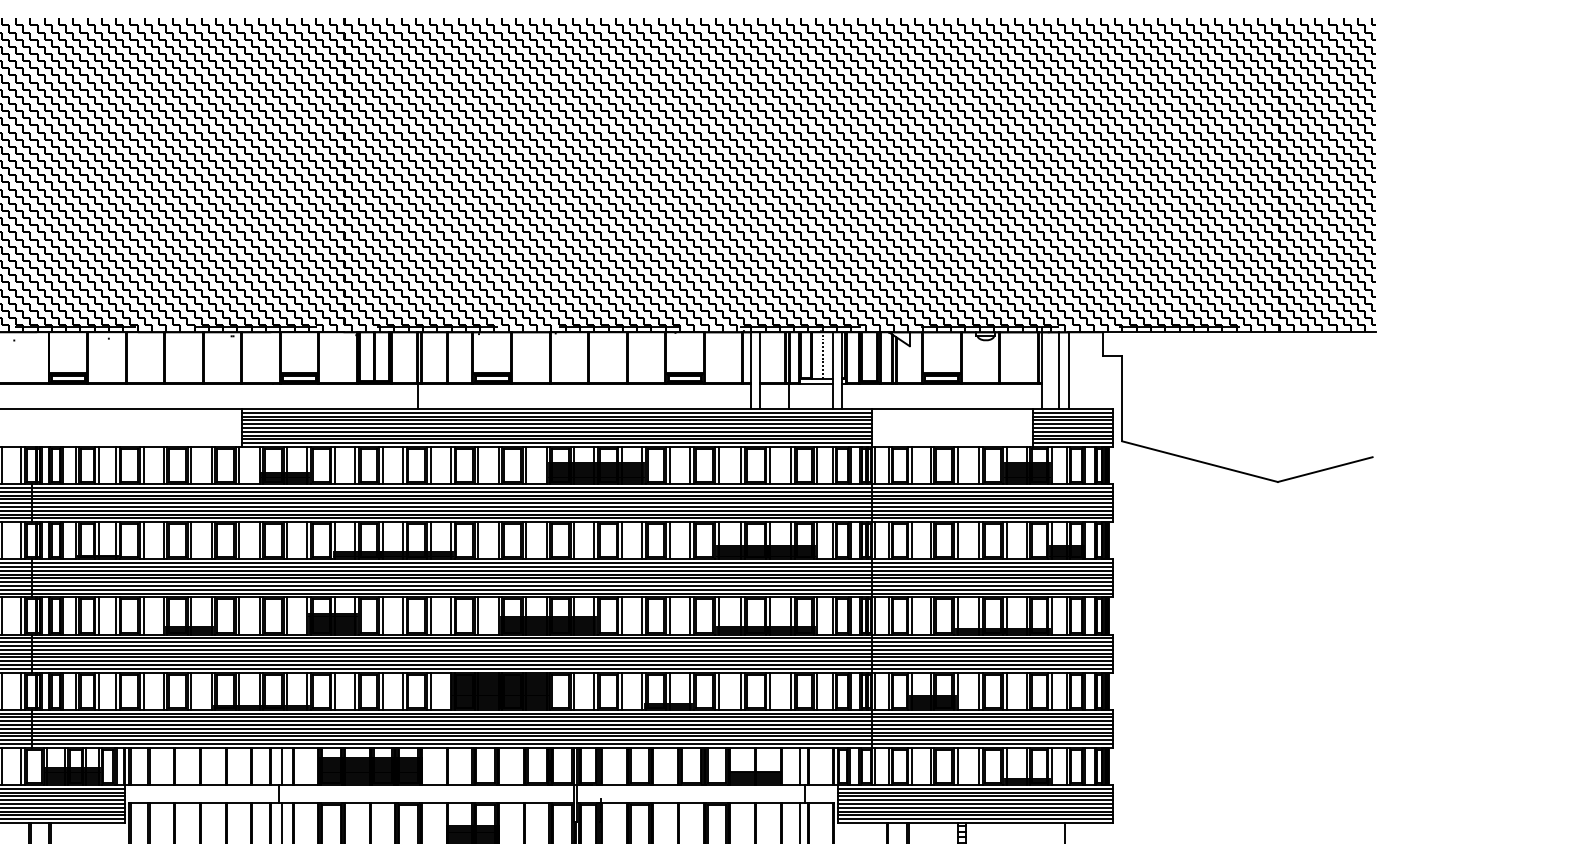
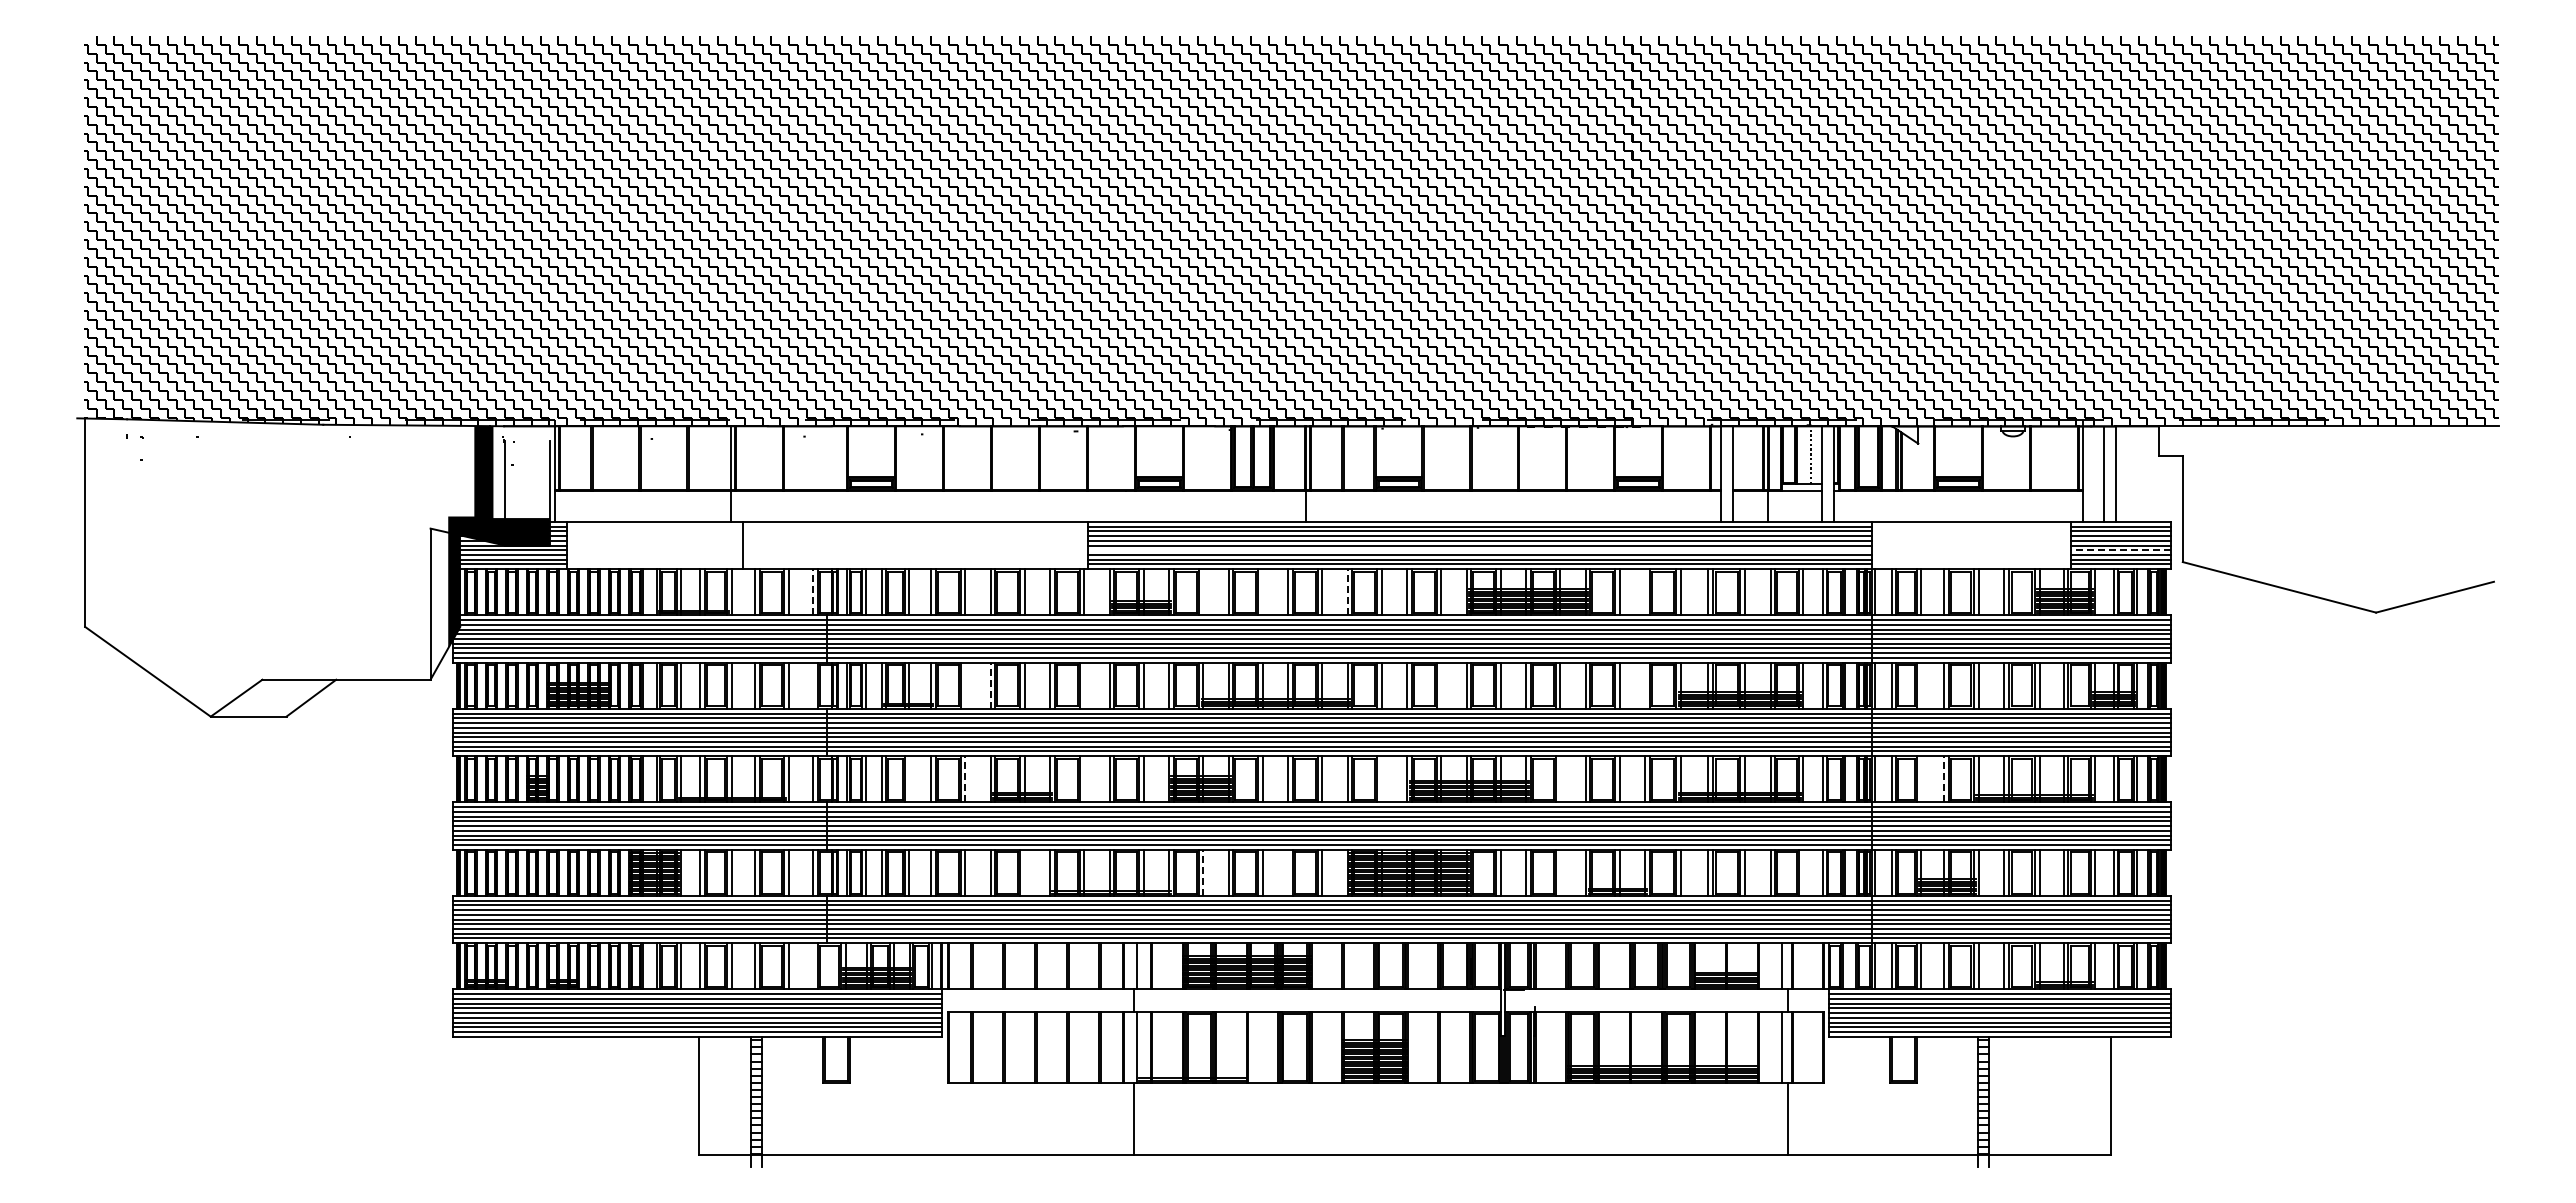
line: (556, 432) -> (1479, 550), removed
line: (1072, 432) -> (2120, 550), solid -> dashed
line: (20, 465) -> (812, 591), solid -> dashed
line: (335, 465) -> (1203, 592), removed
line: (382, 465) -> (1262, 592), removed
line: (450, 465) -> (1347, 591), solid -> dashed
line: (690, 465) -> (1645, 592), removed
line: (20, 540) -> (812, 685), removed
line: (143, 540) -> (965, 685), removed
line: (163, 540) -> (990, 685), solid -> dashed
line: (239, 540) -> (1084, 685), removed
line: (526, 540) -> (1441, 685), removed
line: (690, 540) -> (1645, 685), removed
line: (912, 540) -> (1921, 685), removed
line: (143, 615) -> (965, 778), solid -> dashed
line: (930, 615) -> (1944, 778), solid -> dashed
line: (98, 616) -> (909, 779), removed
line: (239, 616) -> (1084, 779), removed
line: (478, 616) -> (1381, 779), removed
line: (622, 616) -> (1560, 779), removed
line: (912, 616) -> (1921, 779), removed
line: (191, 690) -> (1024, 872), removed
line: (335, 690) -> (1203, 872), solid -> dashed
line: (403, 690) -> (1288, 872), removed
line: (622, 690) -> (1560, 872), removed
line: (816, 690) -> (1802, 872), removed
line: (20, 766) -> (812, 966), removed

